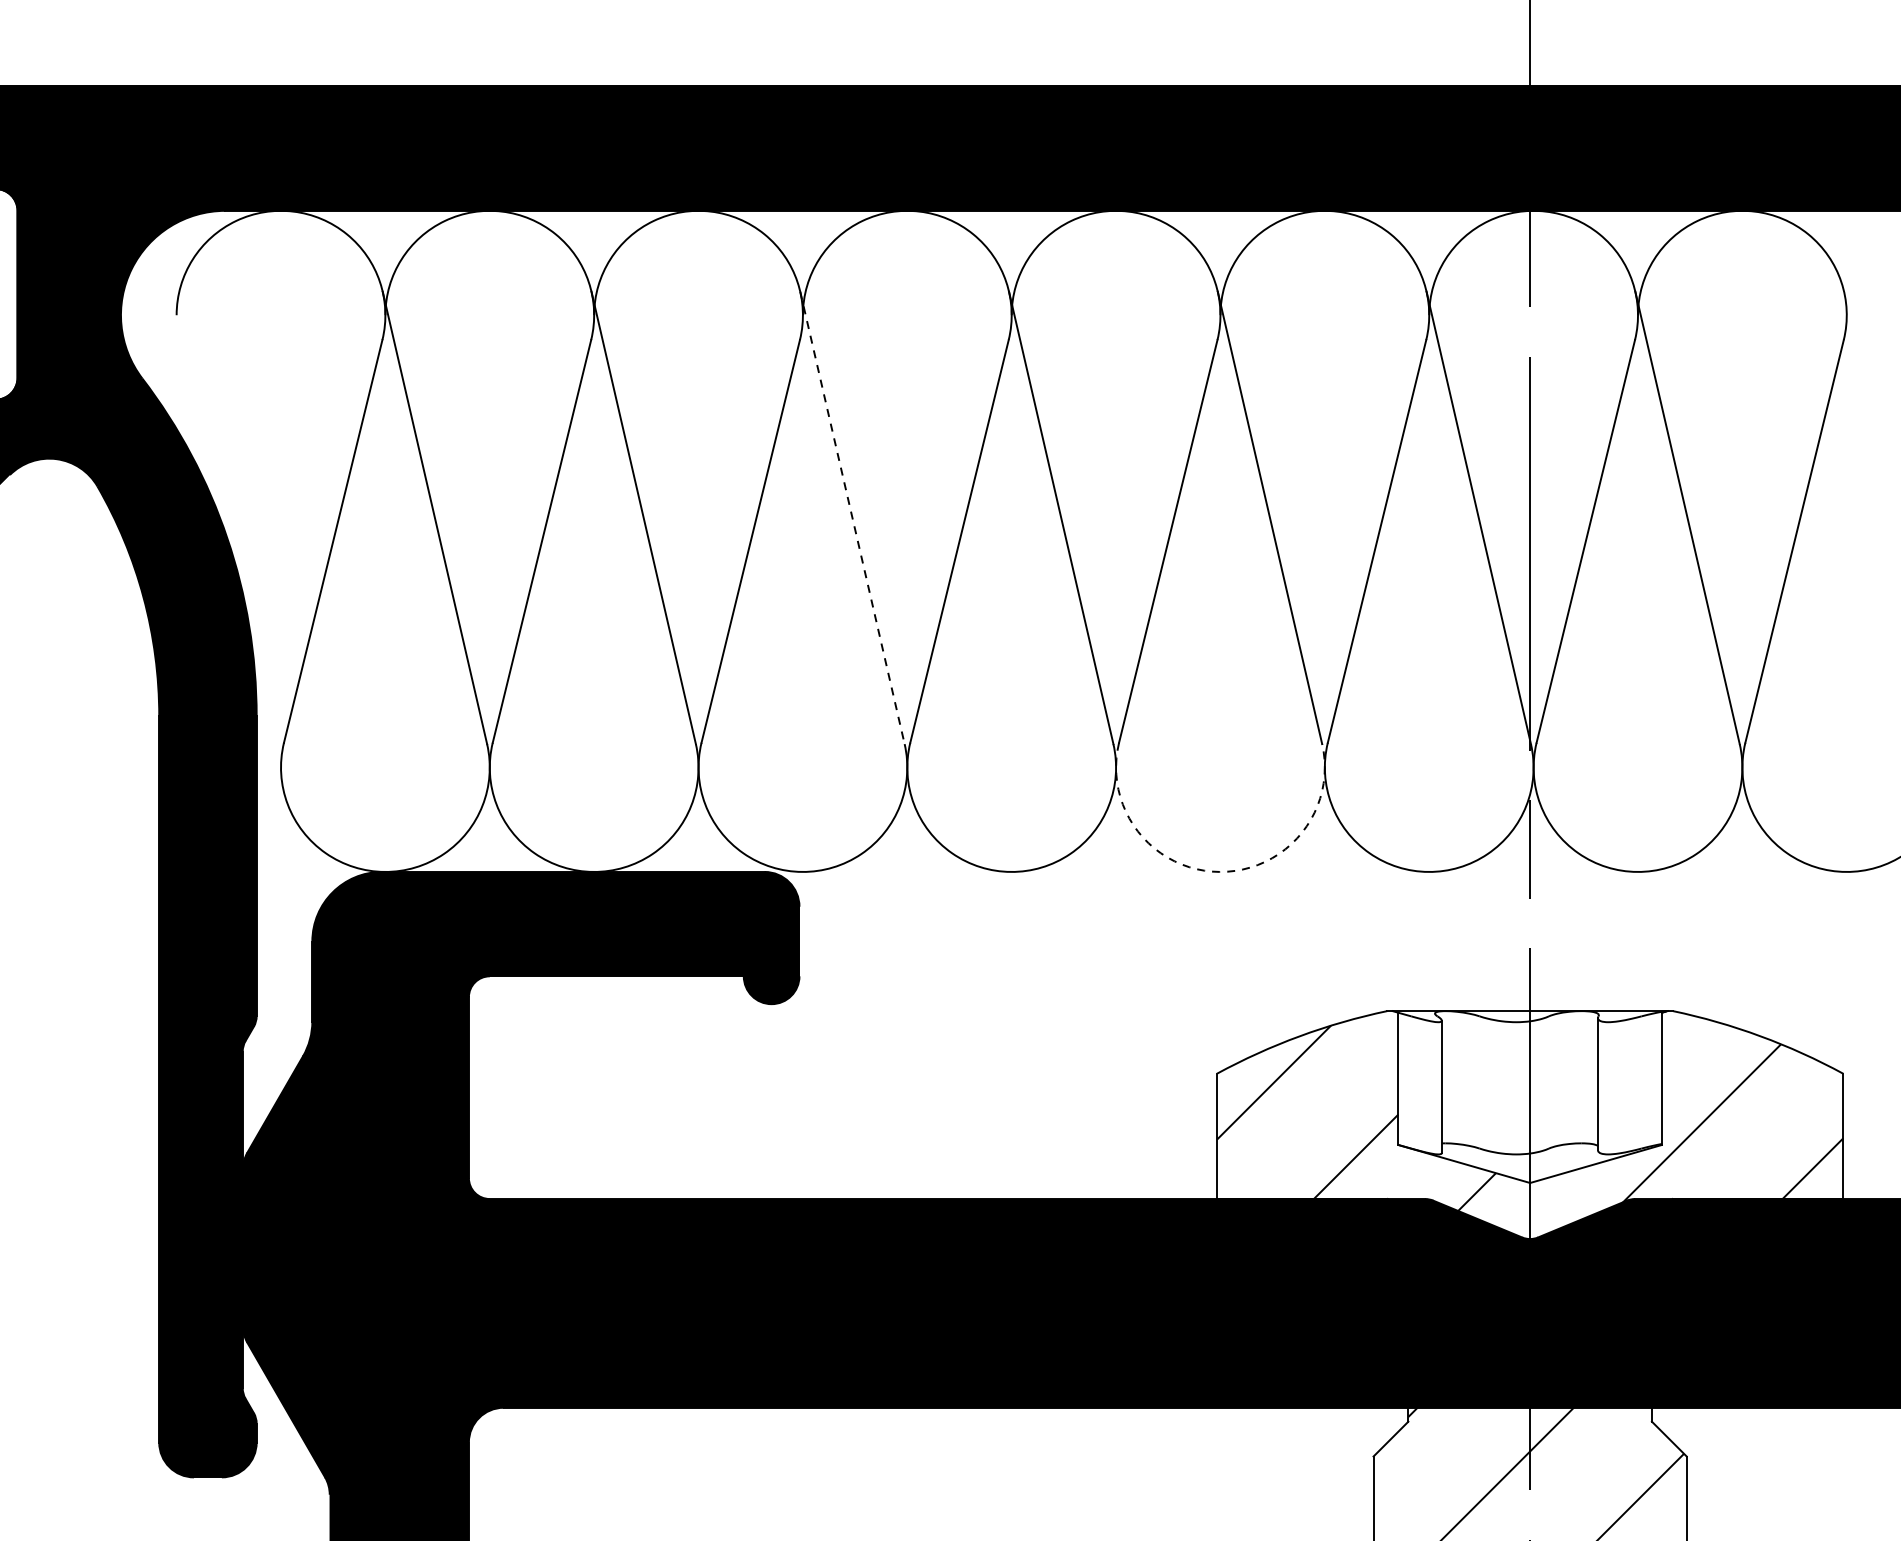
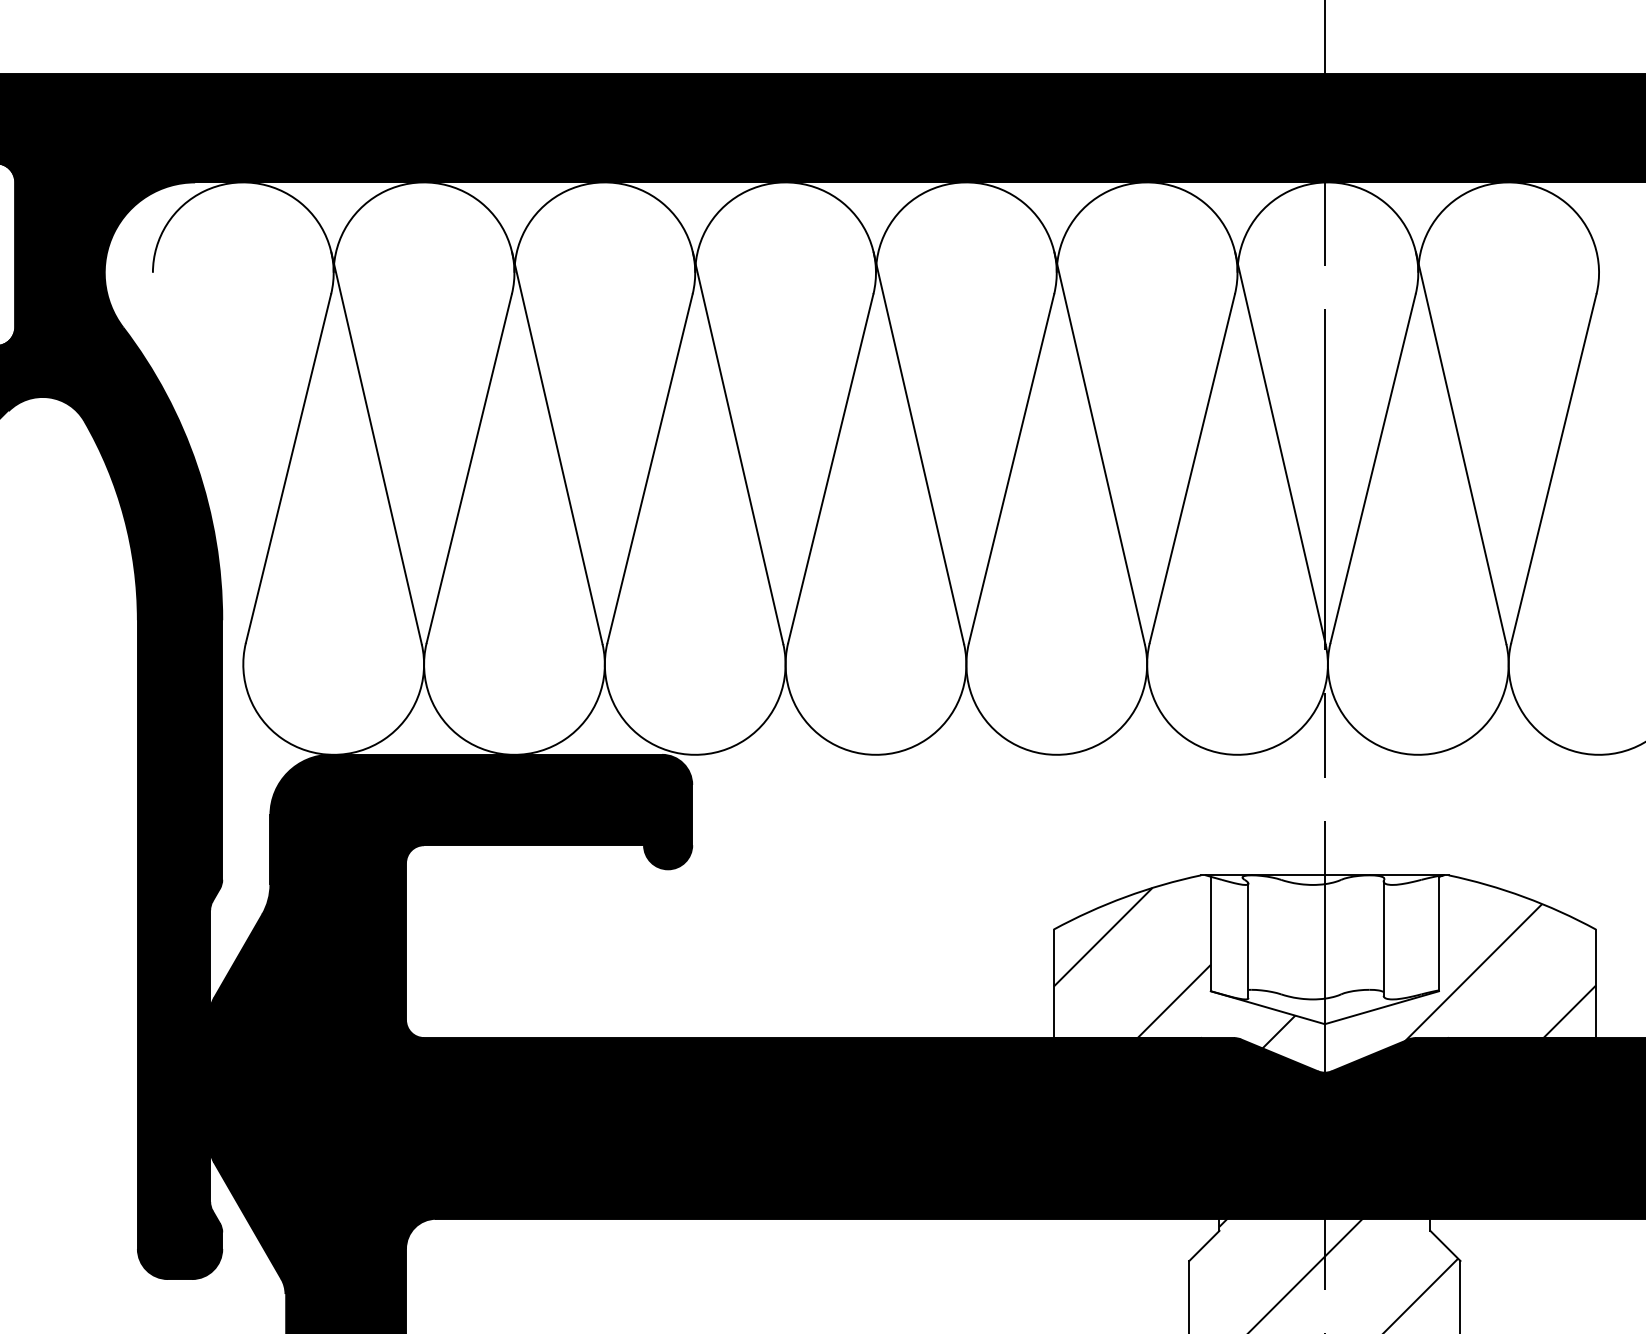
line: (852, 518) -> (738, 448), dashed -> solid
arc: (1220, 871) -> (1056, 754), dashed -> solid

